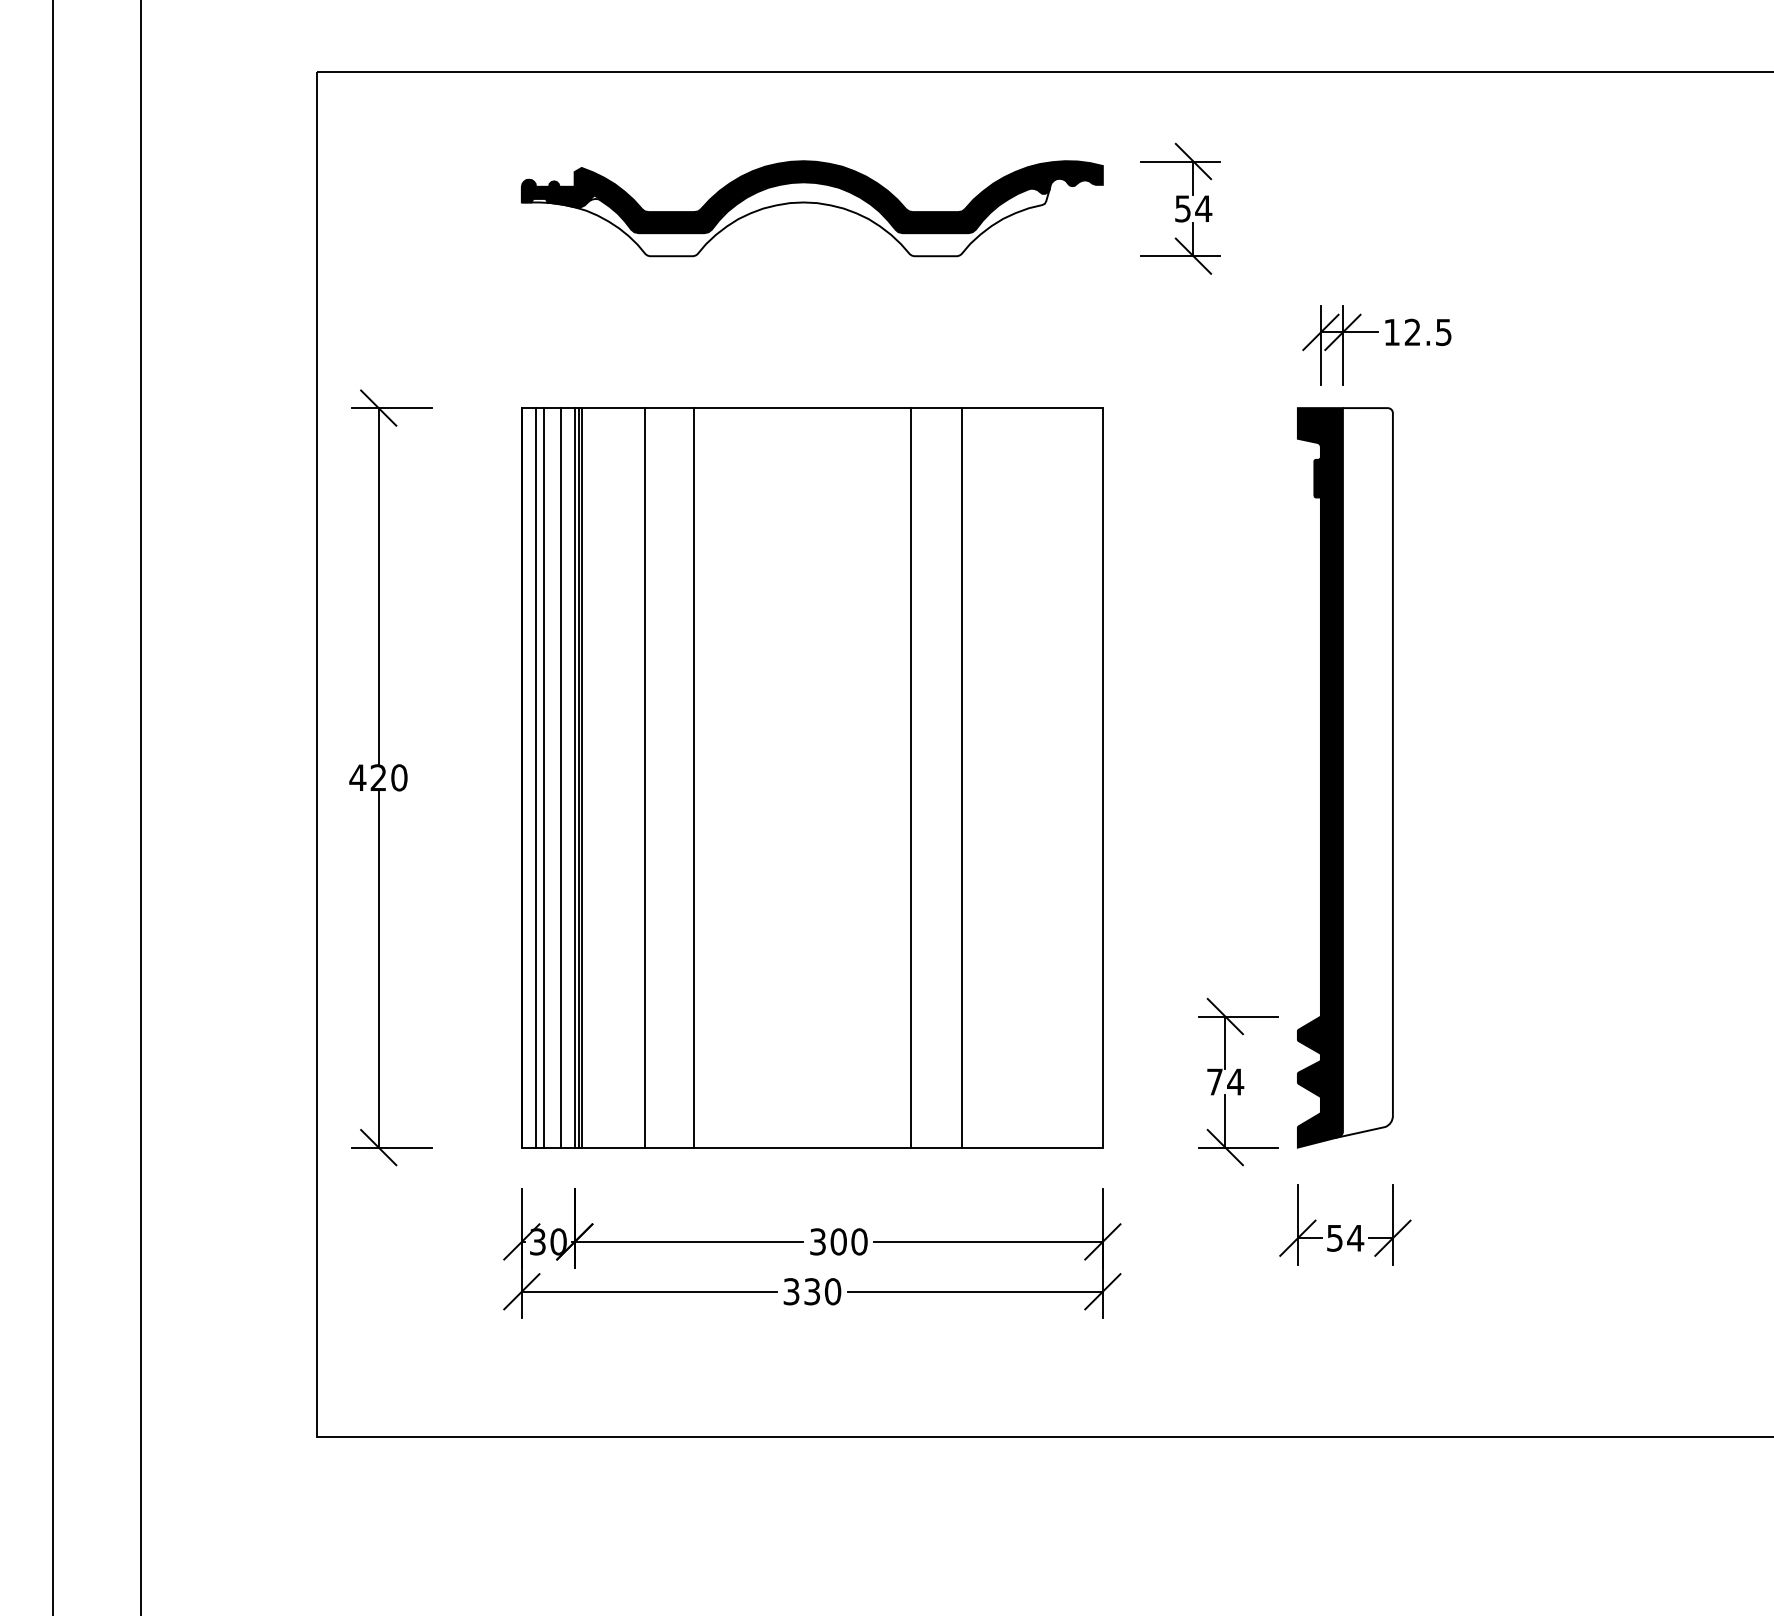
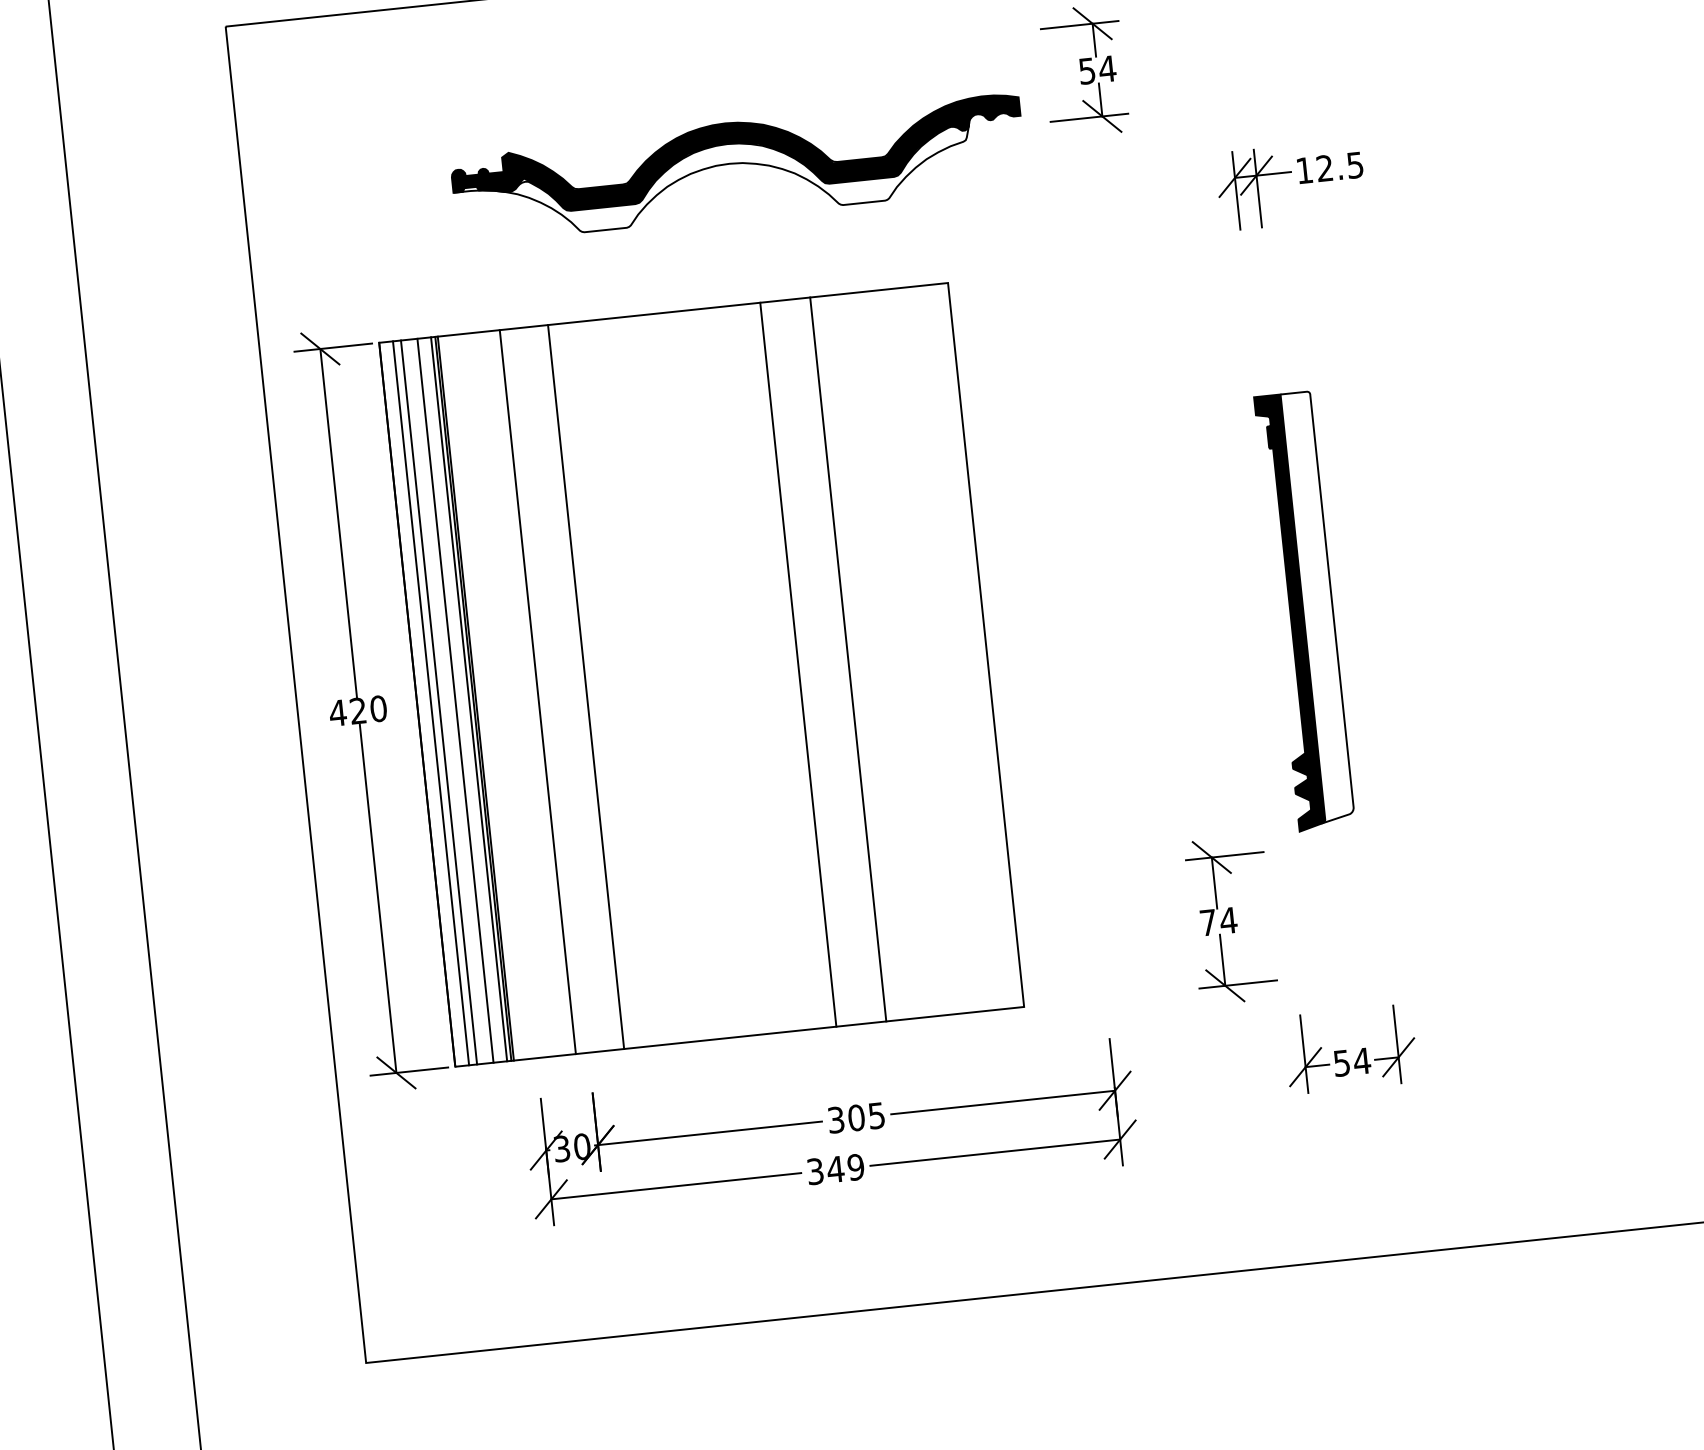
part: (812, 208) -> (738, 168), moved
part: (812, 777) -> (701, 674), moved
part: (1345, 777) -> (1304, 611), size x0.6
text: (859, 1241) -> (876, 1115), 300 -> 305
text: (822, 1291) -> (845, 1168), 330 -> 349

